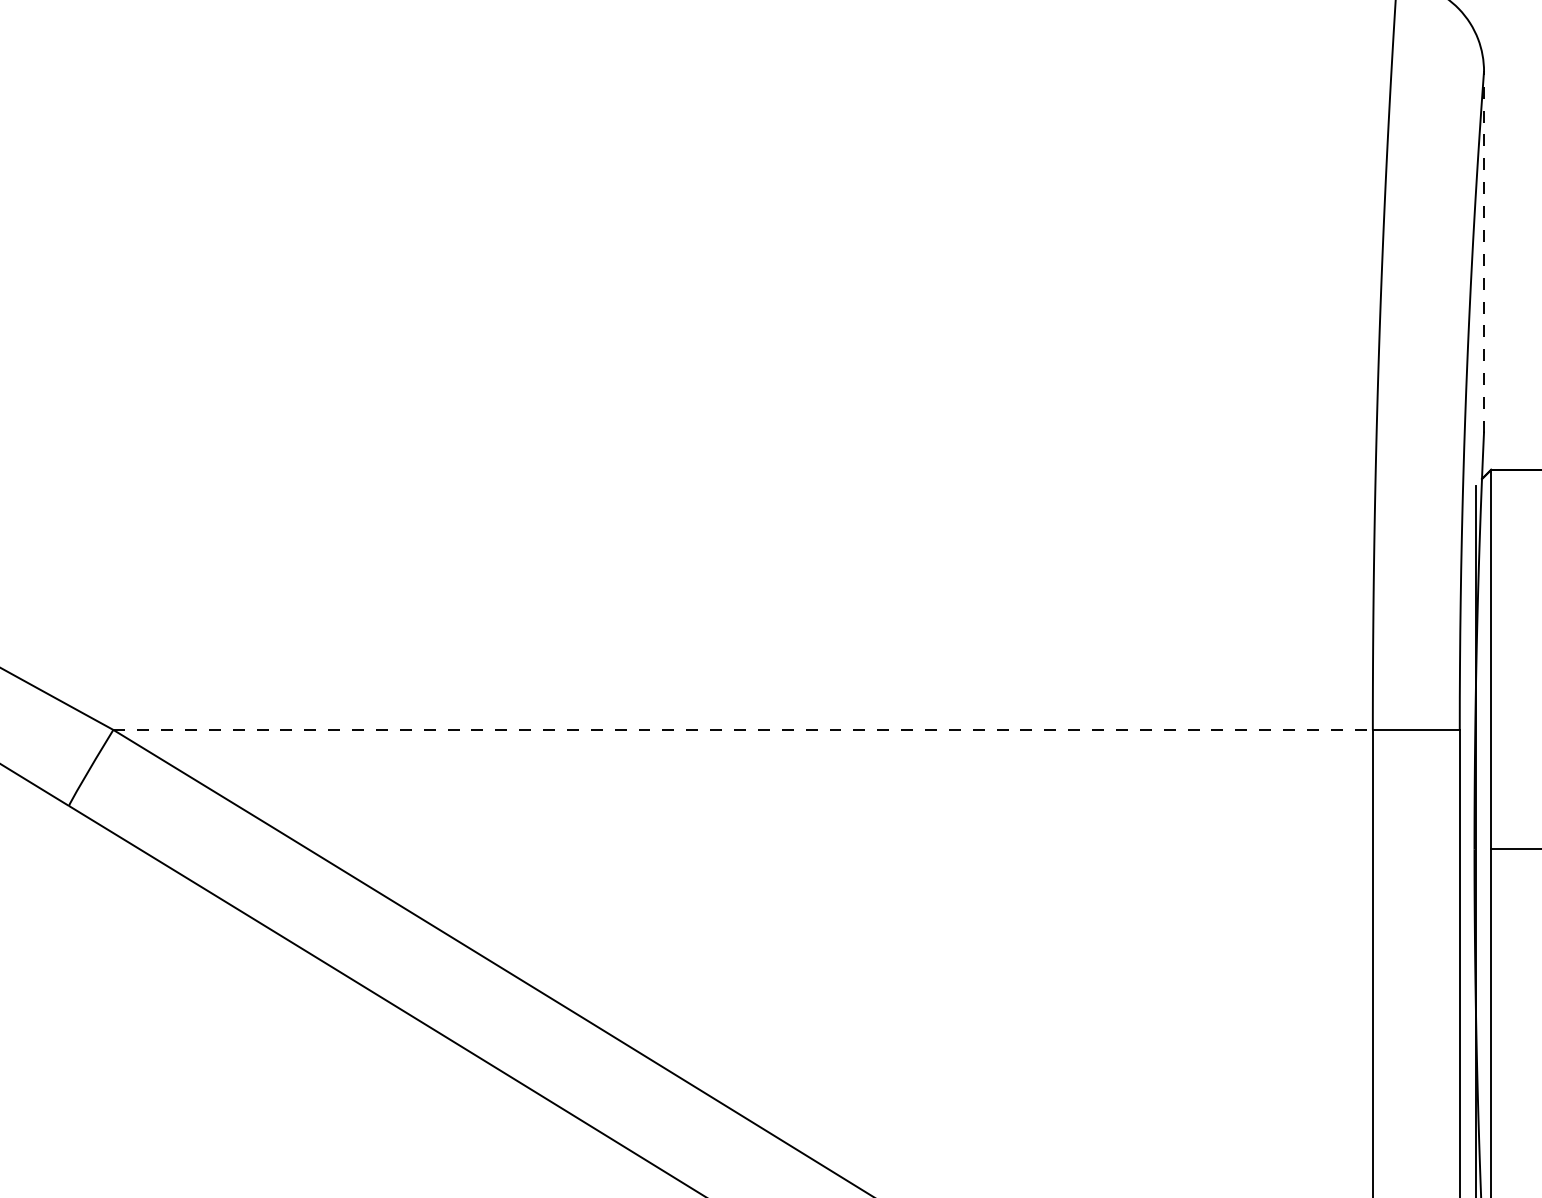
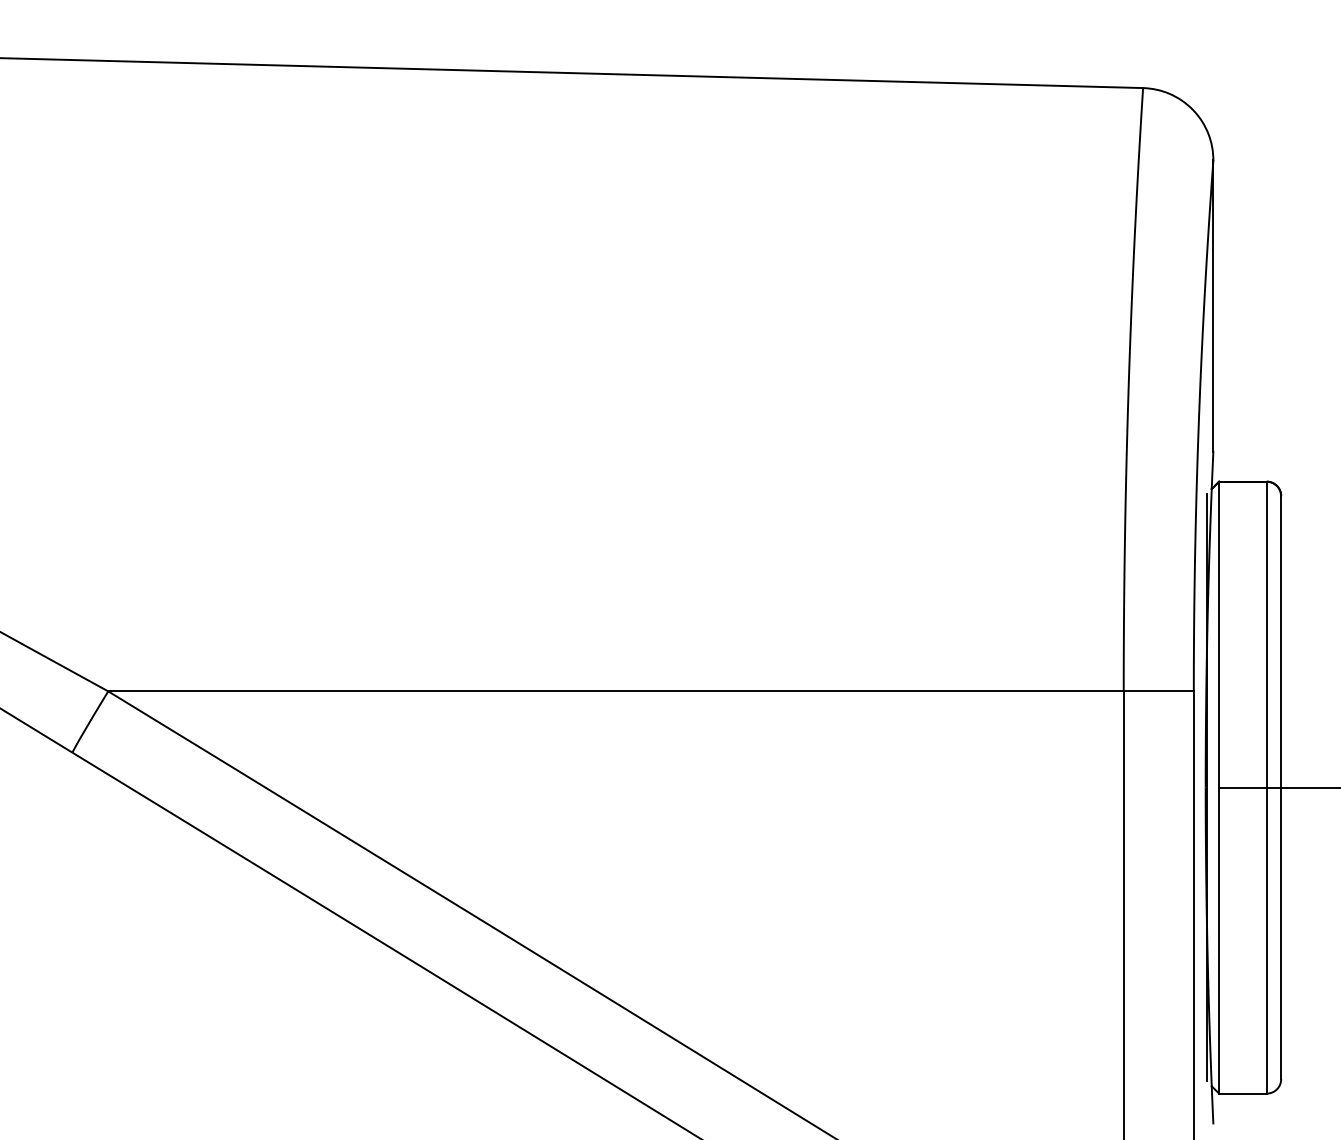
line: (1484, 252) -> (1213, 306), dashed -> solid
line: (743, 730) -> (616, 691), dashed -> solid

